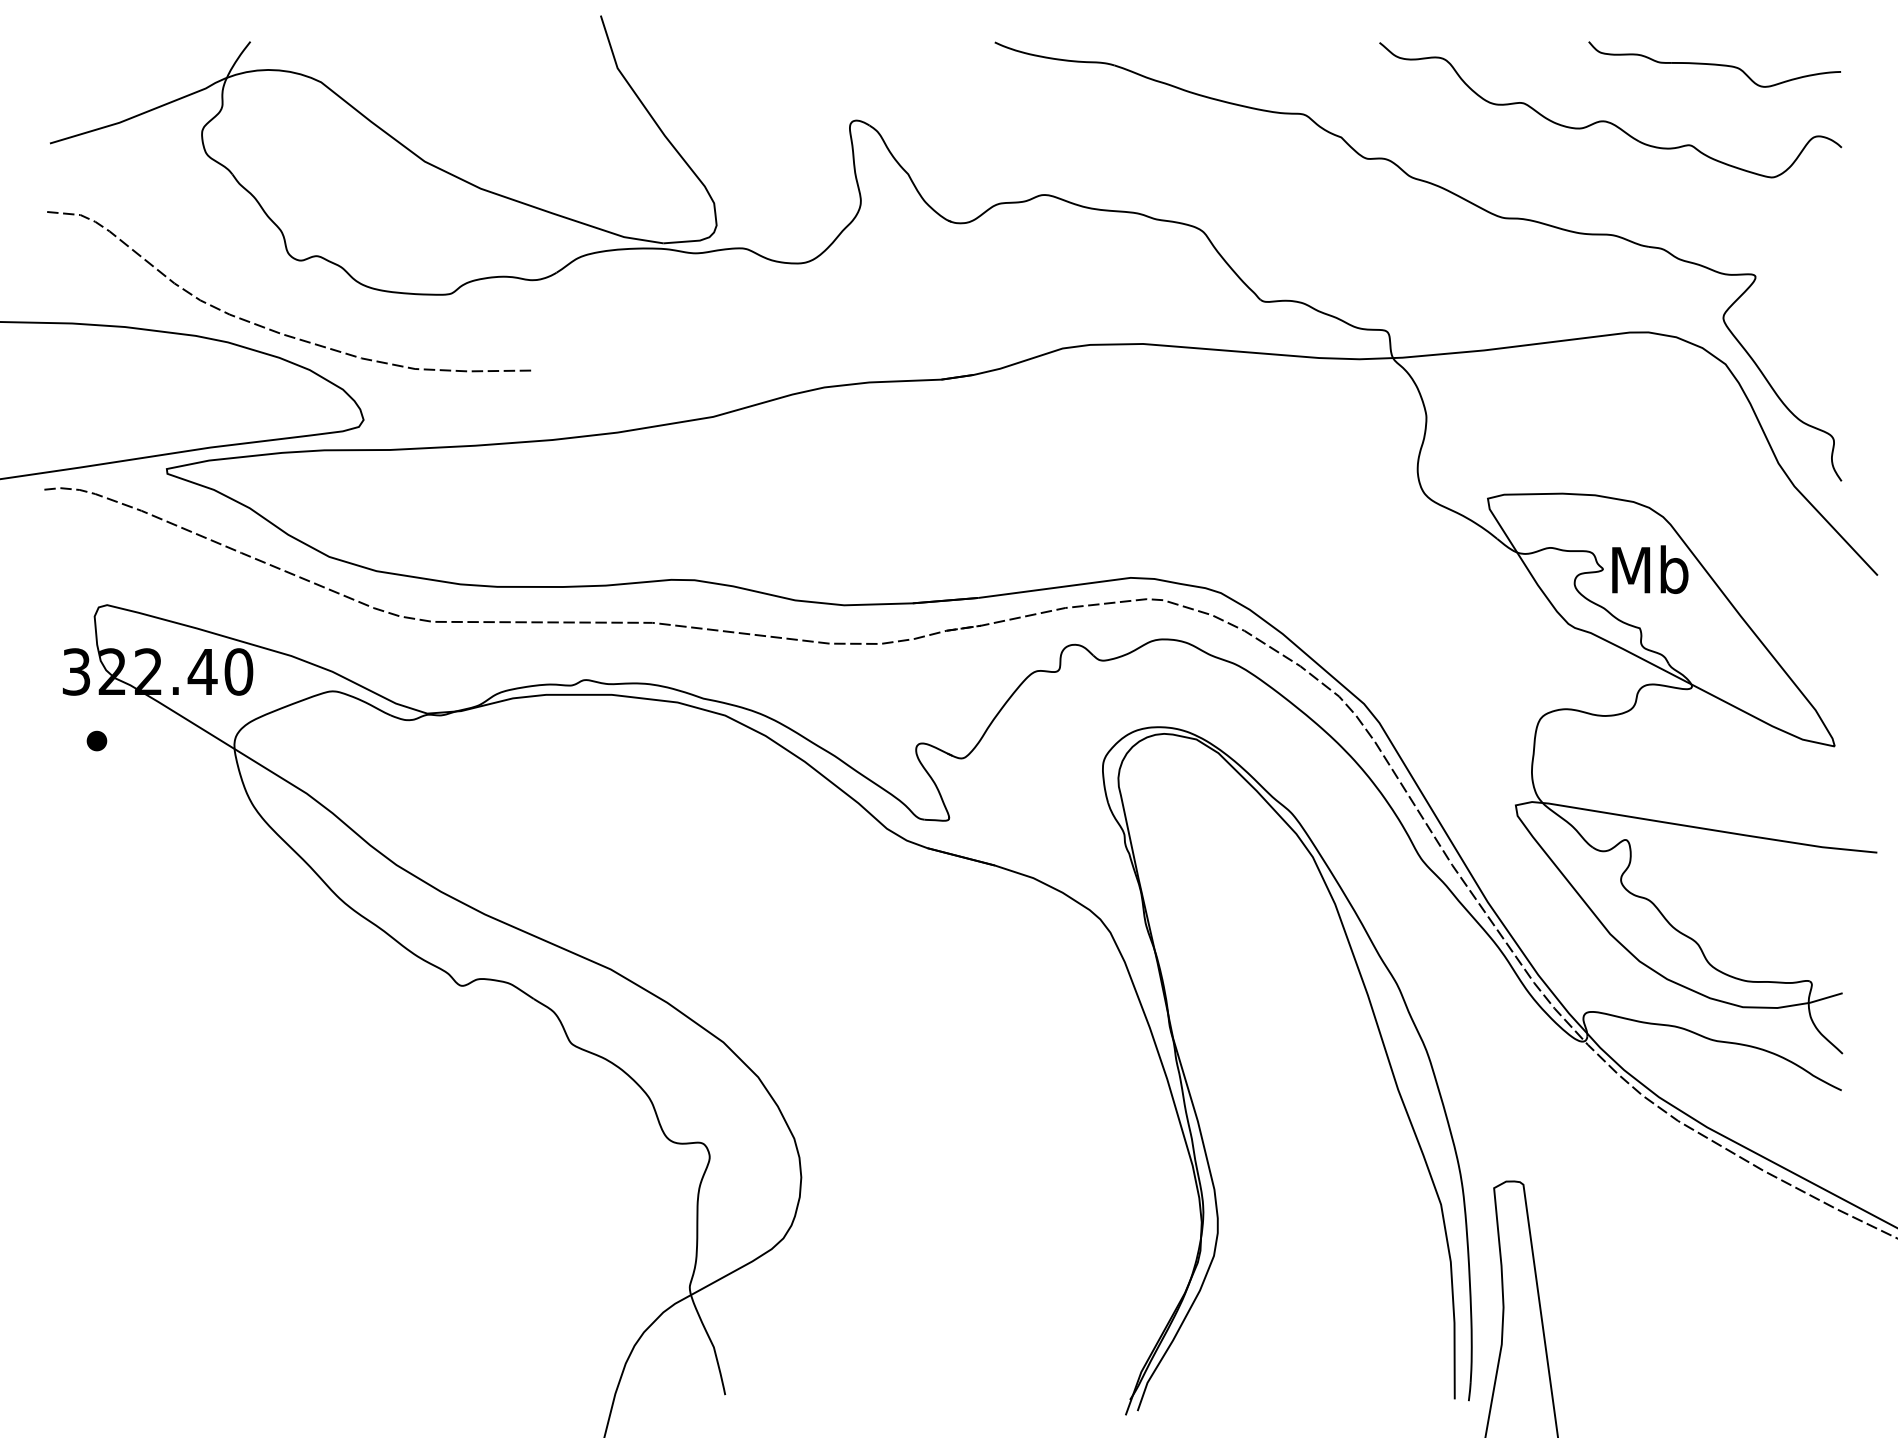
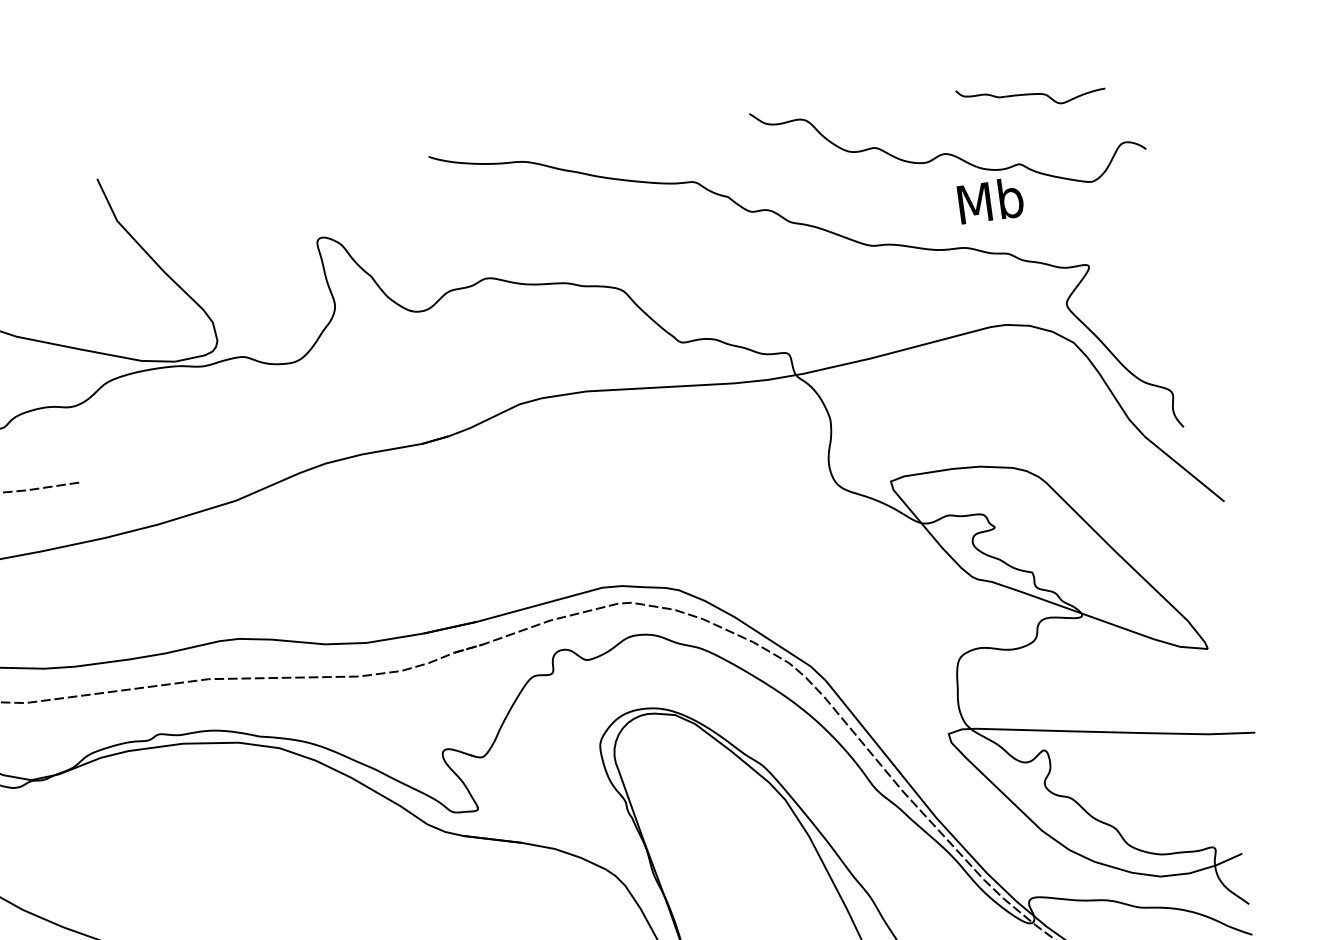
part: (1714, 64) -> (1030, 94), size x0.7
text: (1650, 569) -> (990, 200), moved

